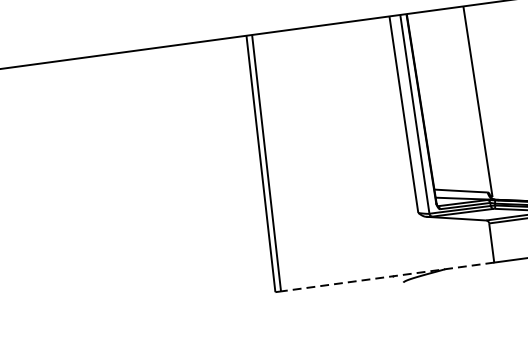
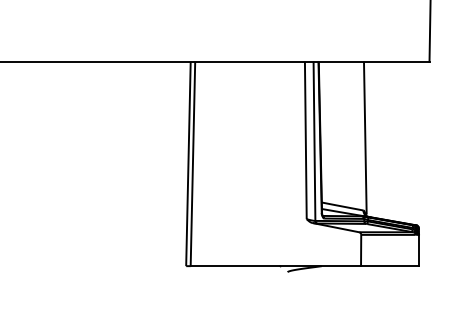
line: (387, 277) -> (275, 266), dashed -> solid

